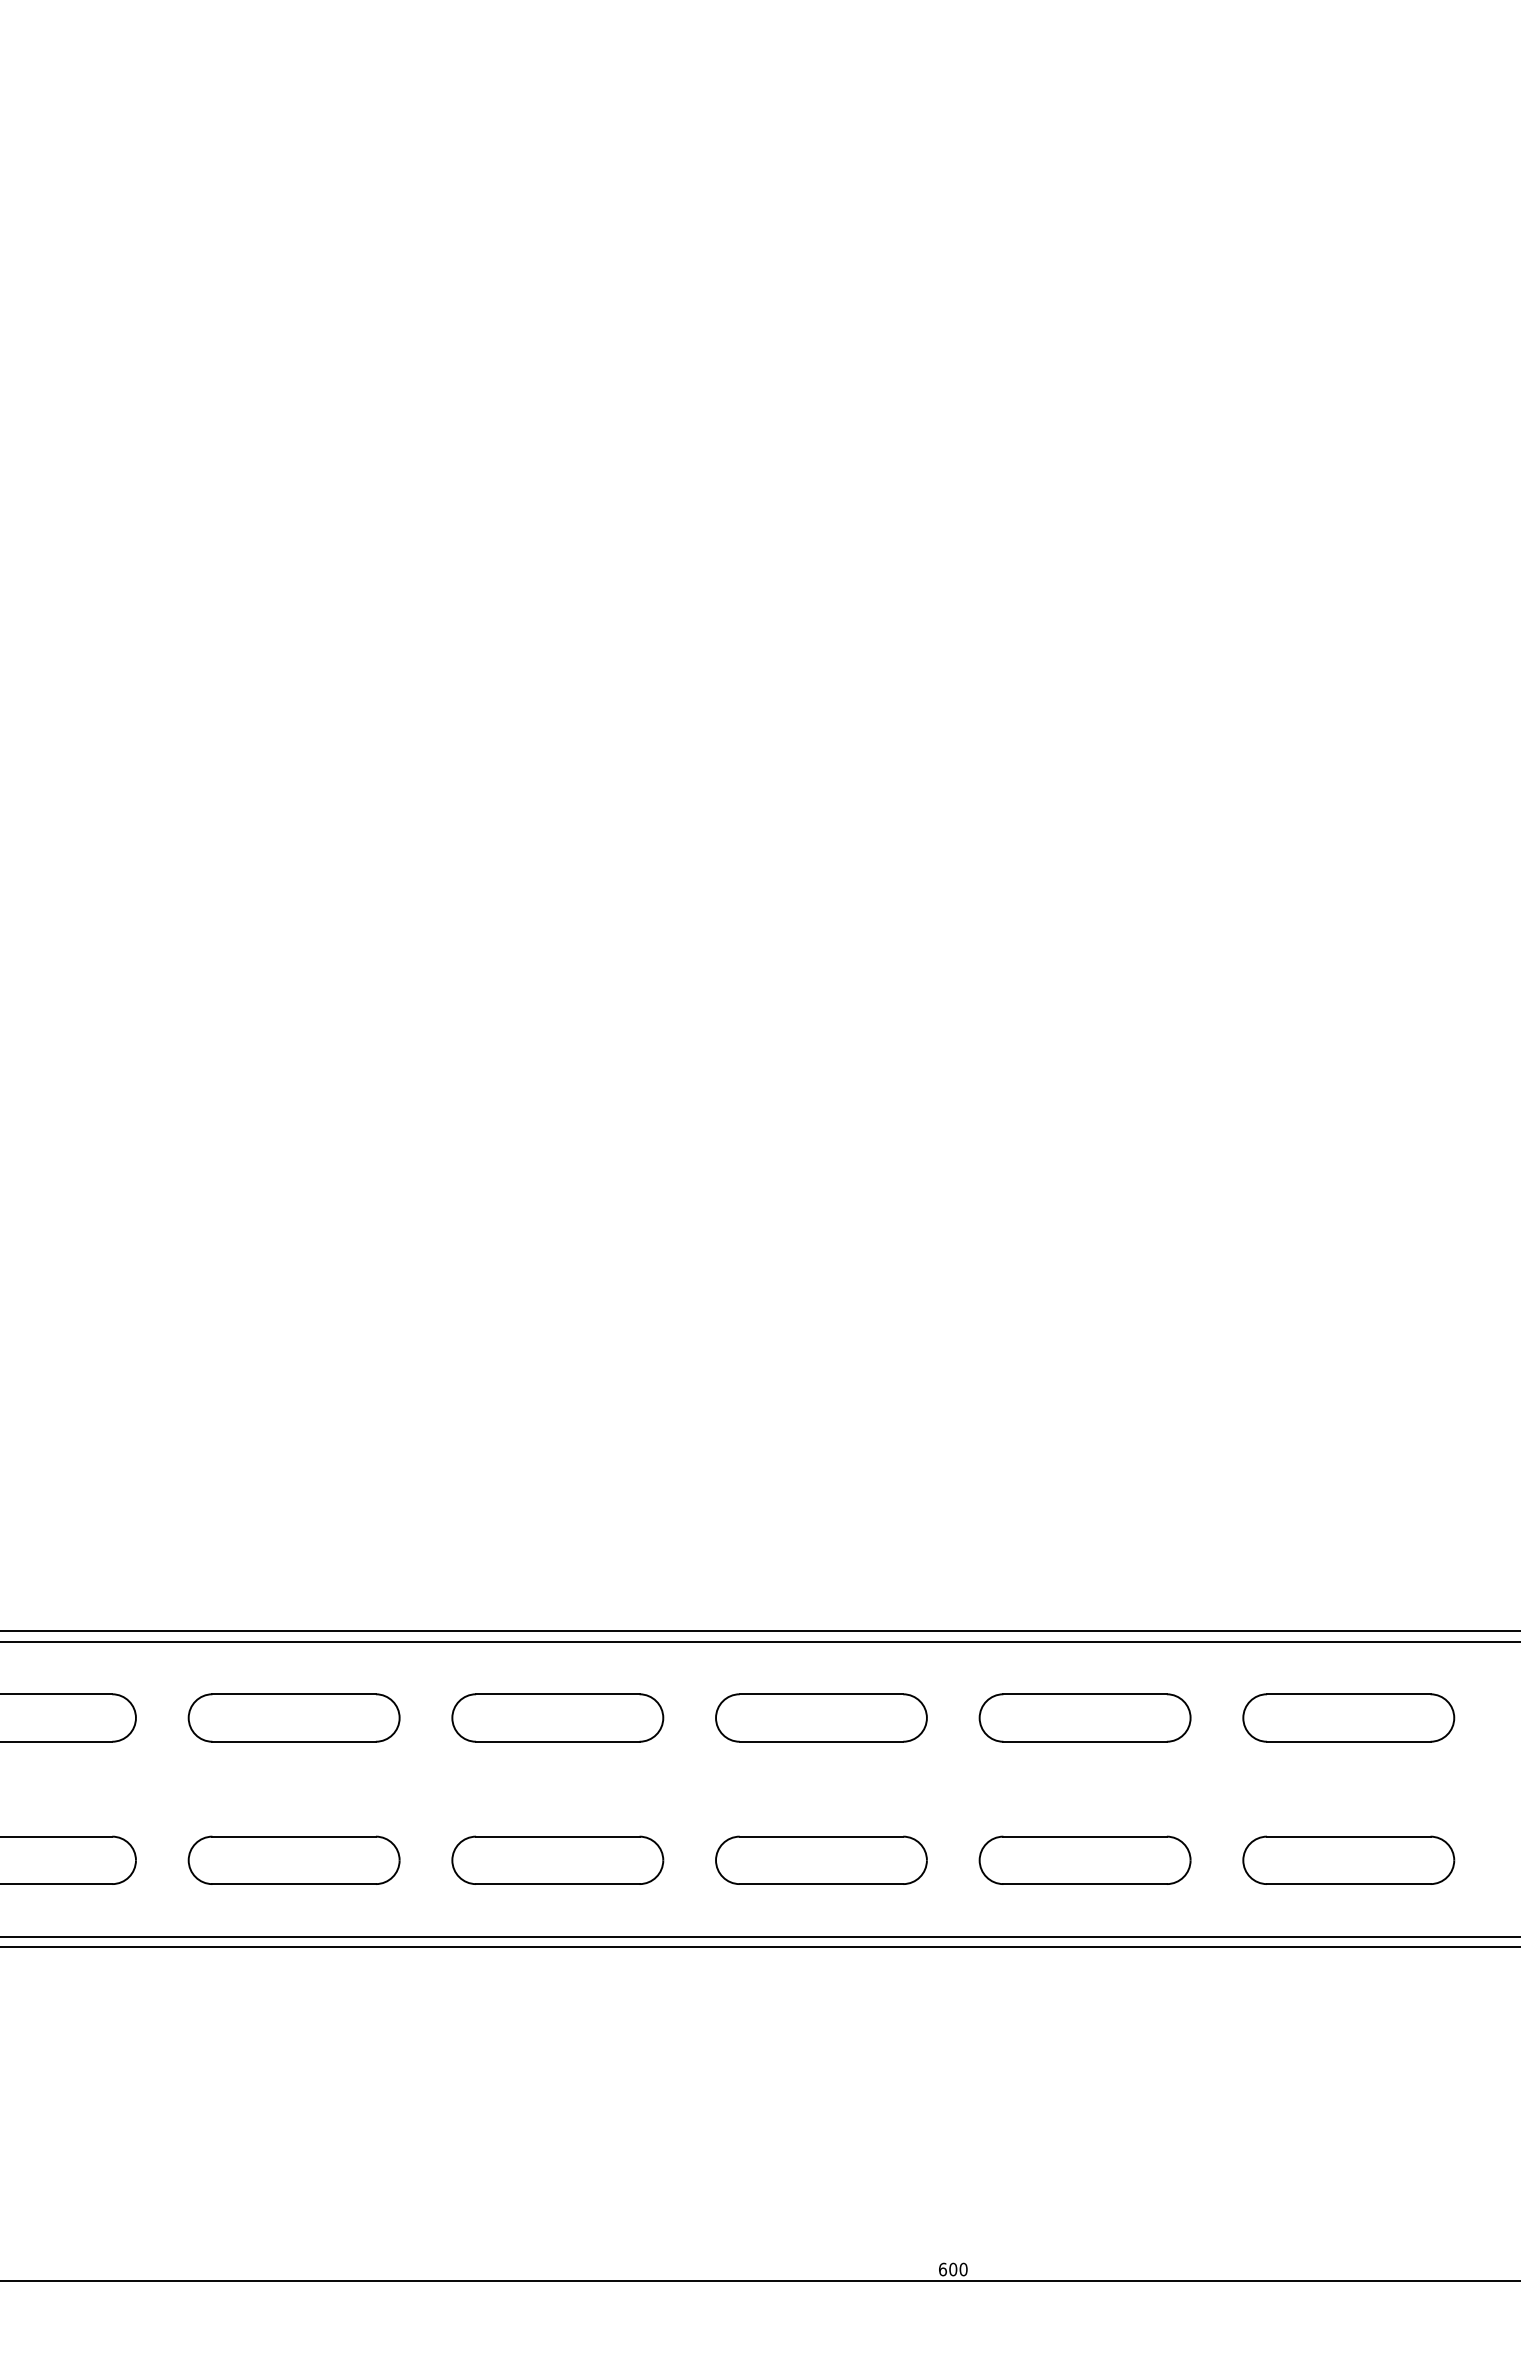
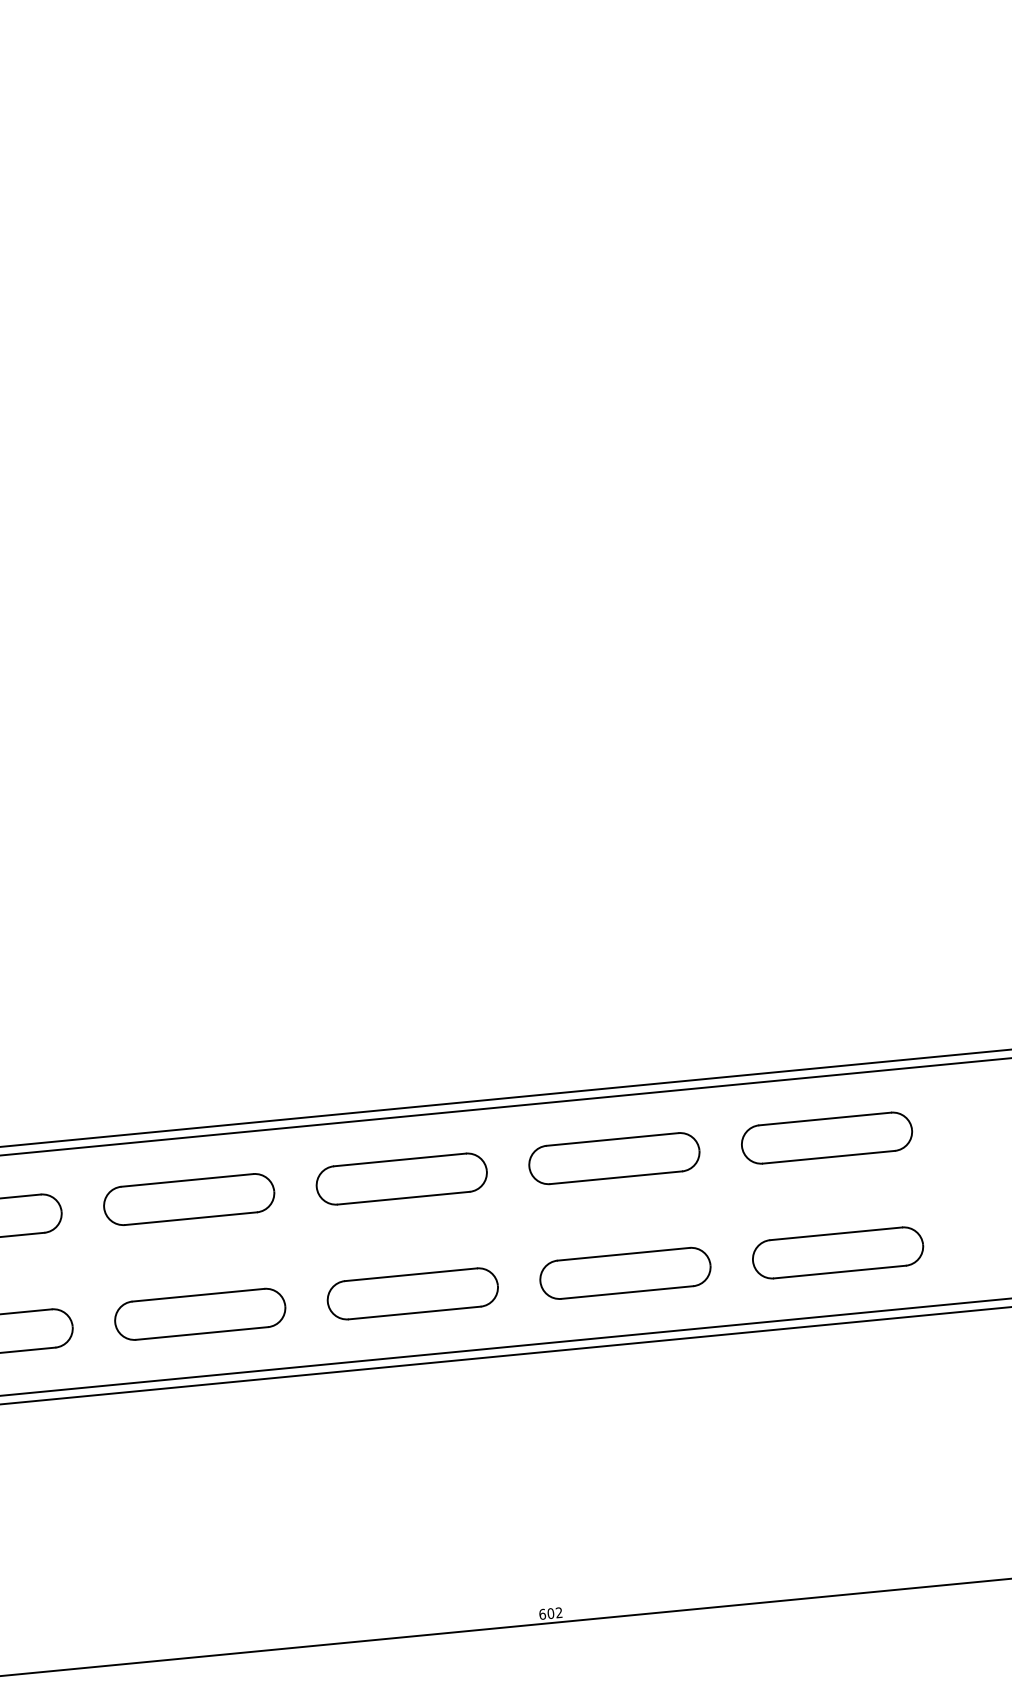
text: (963, 2269) -> (559, 1612), 600 -> 602

